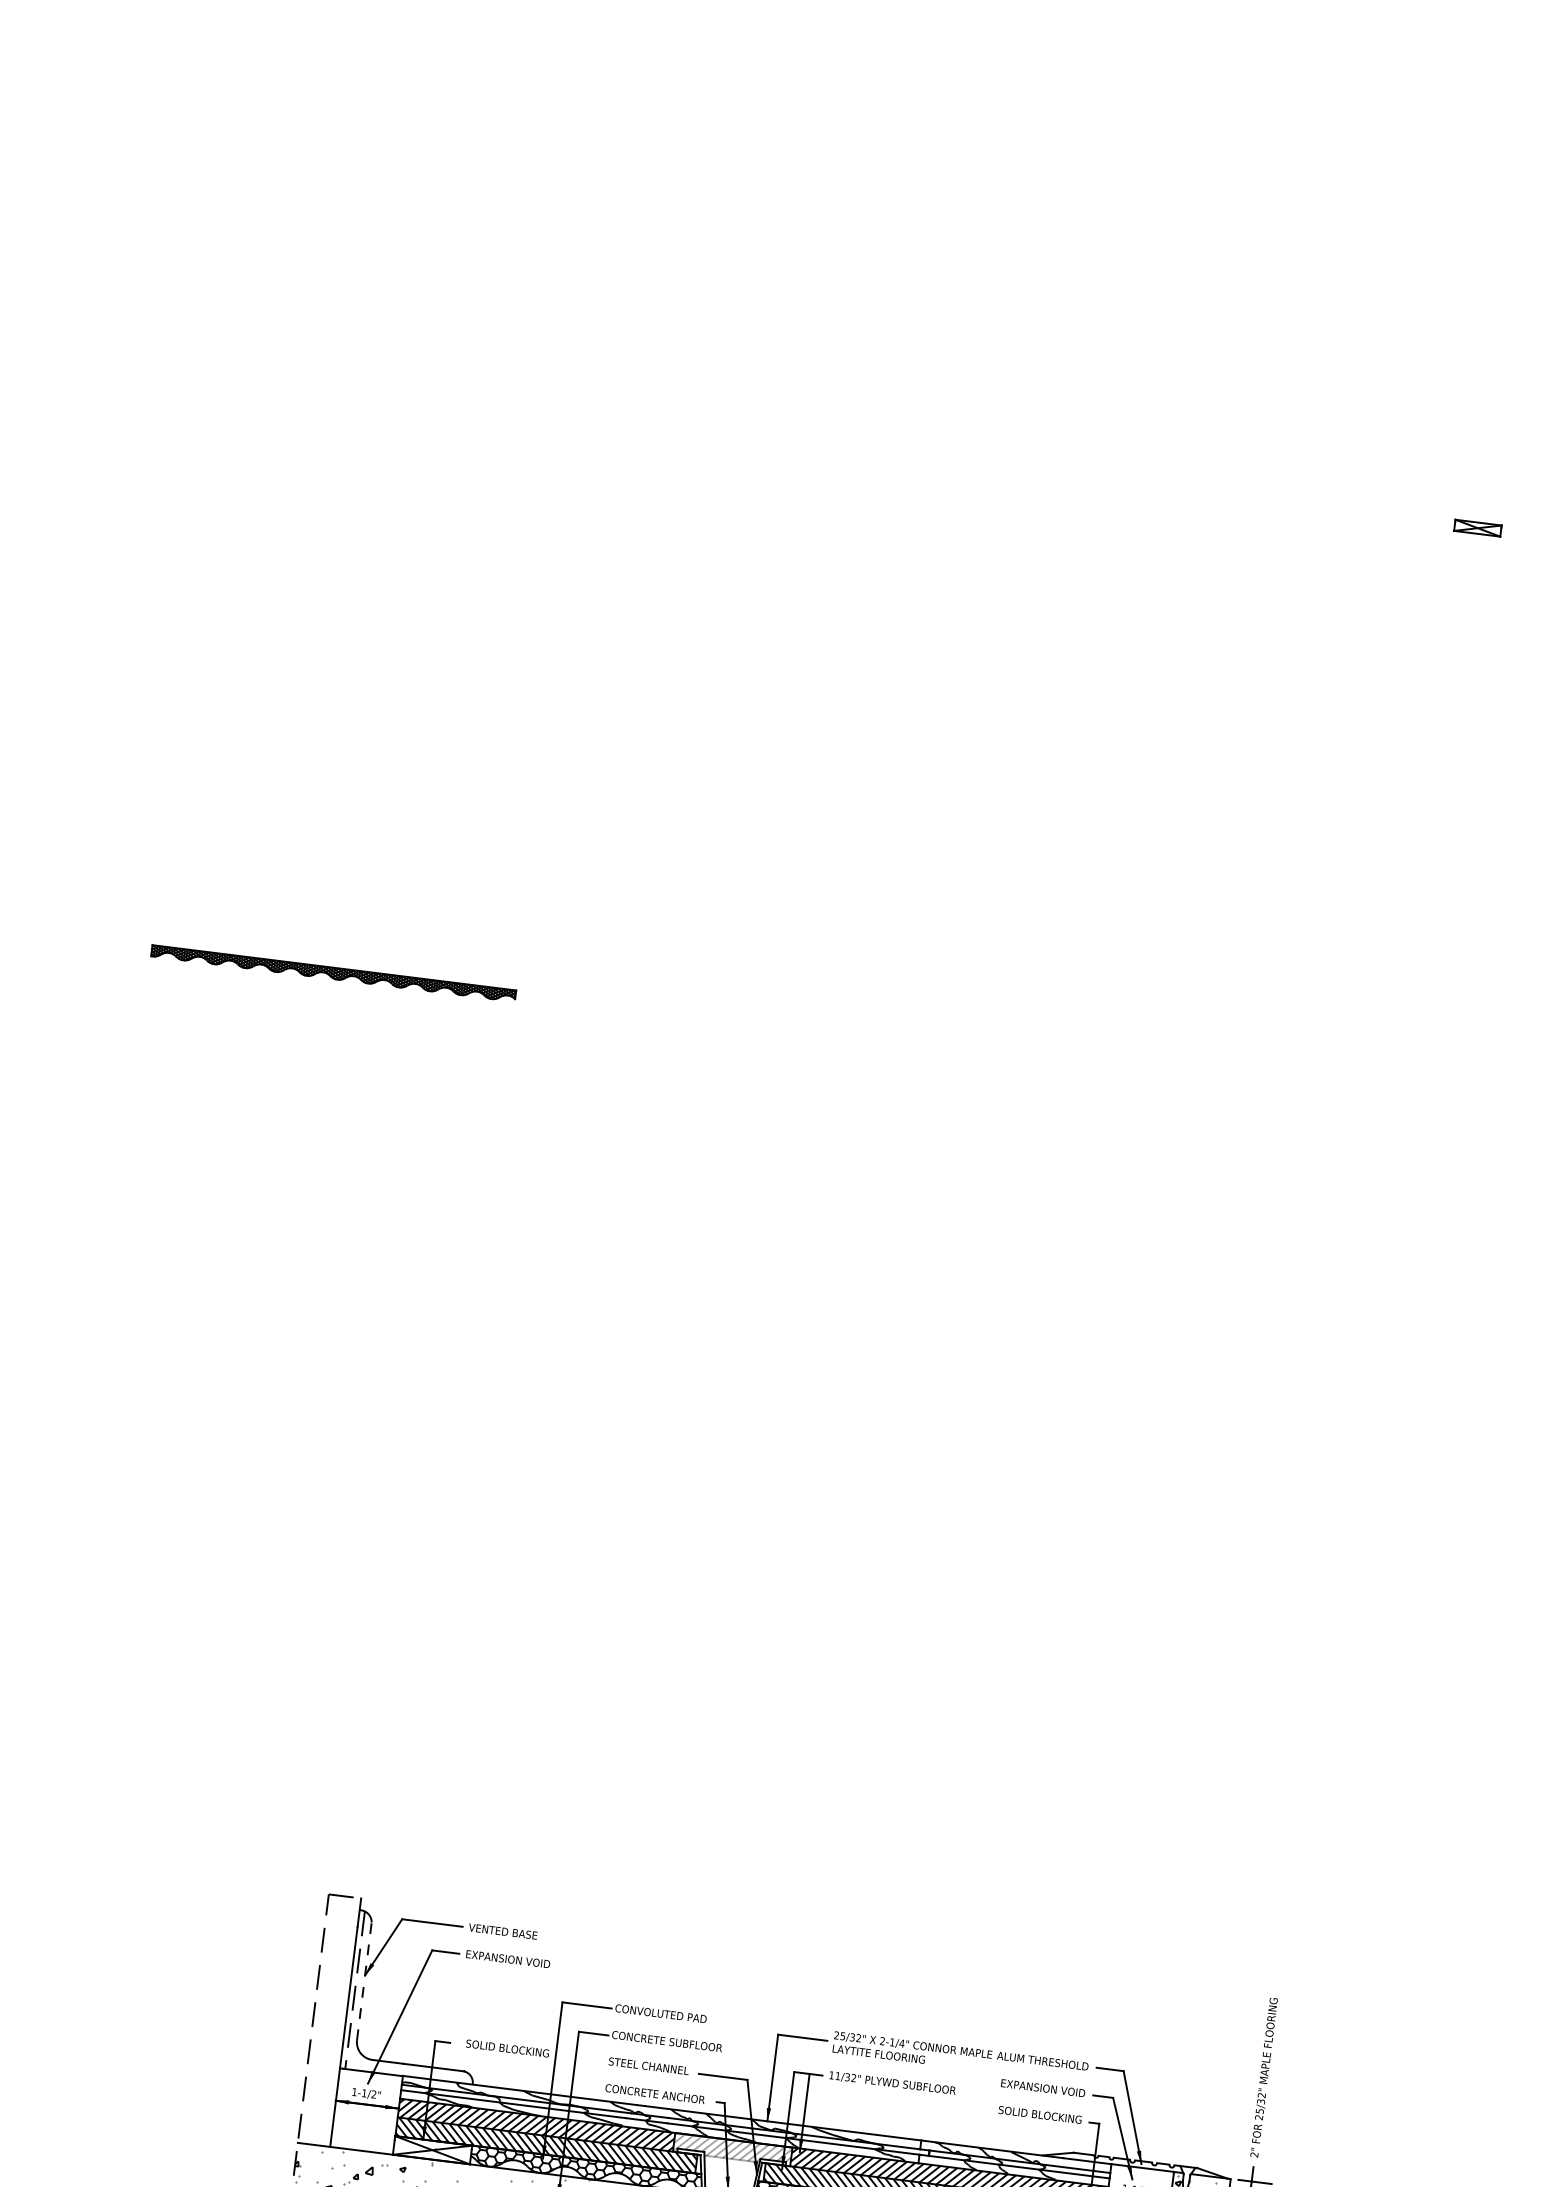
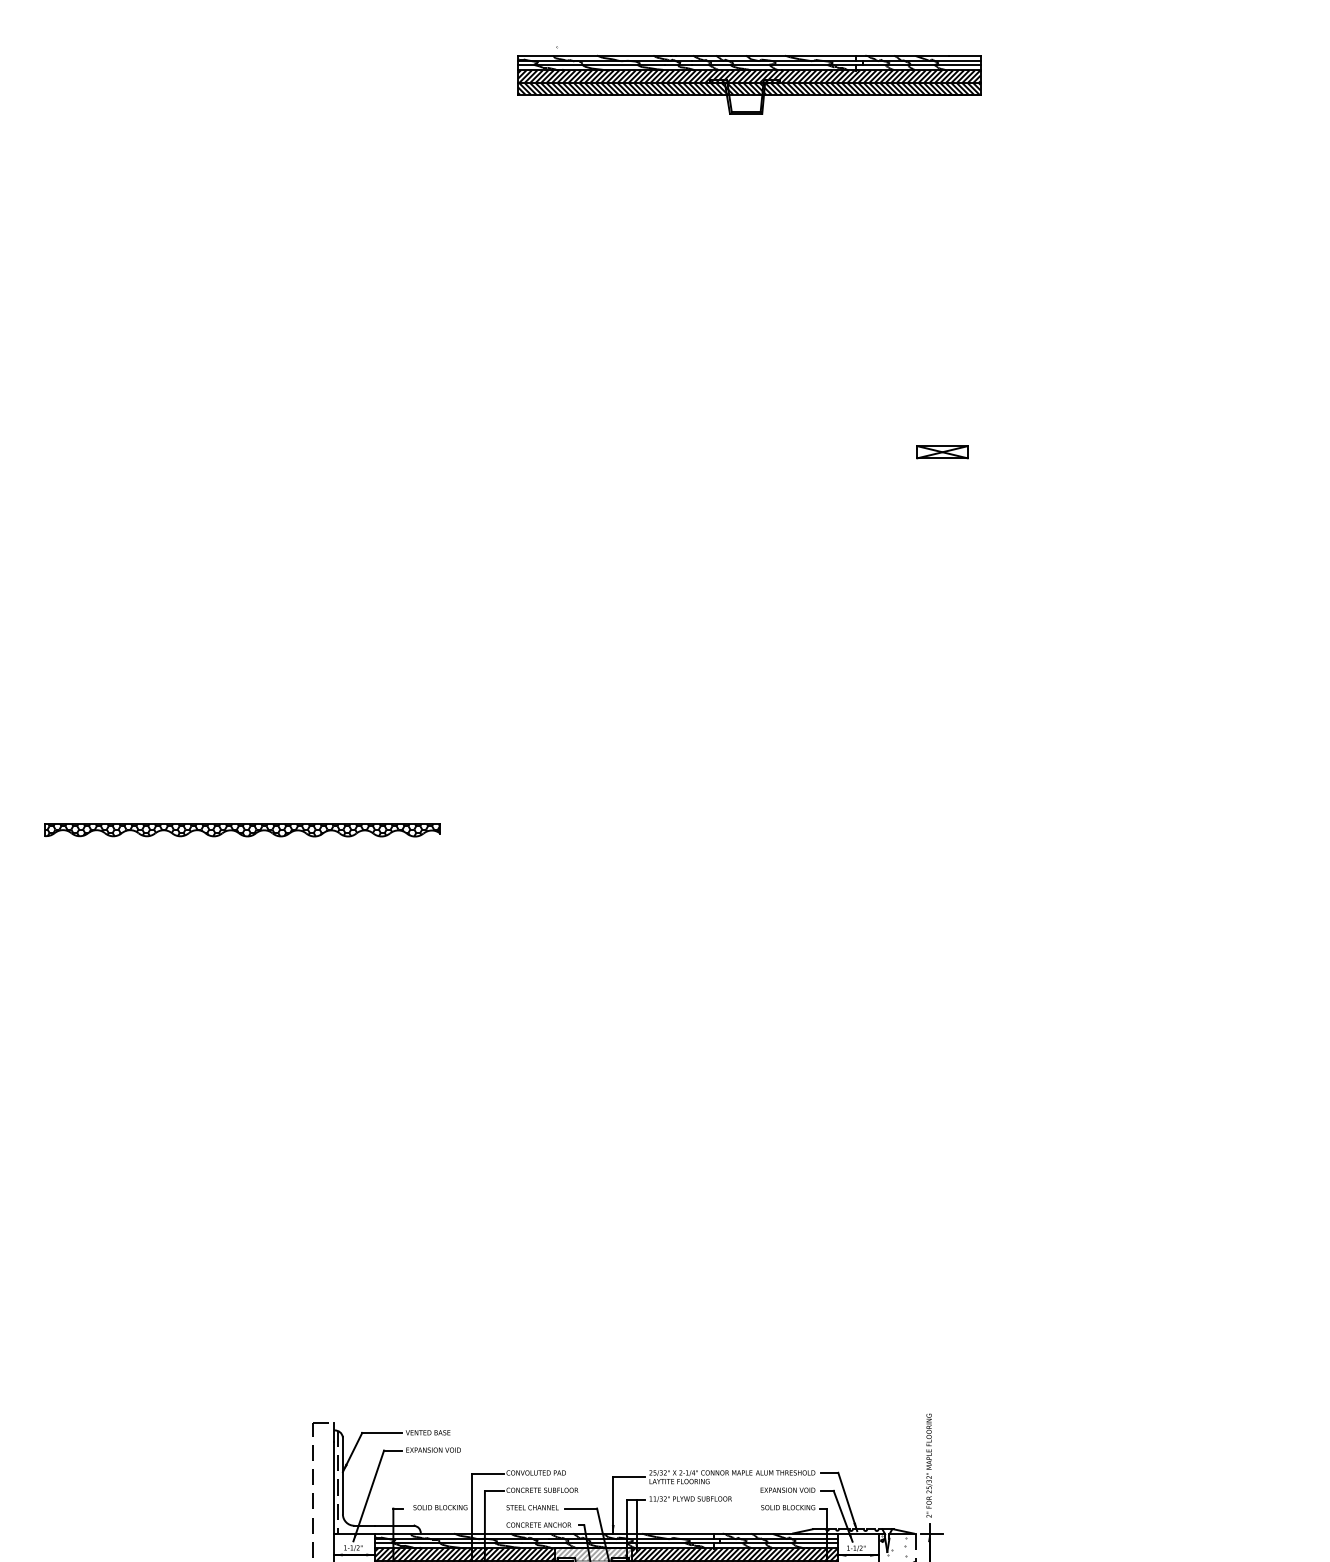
part: (1477, 528) -> (942, 452), size x1.67
part: (333, 973) -> (242, 830), size x1.67
line: (363, 1980) -> (342, 1475), dashed -> solid

